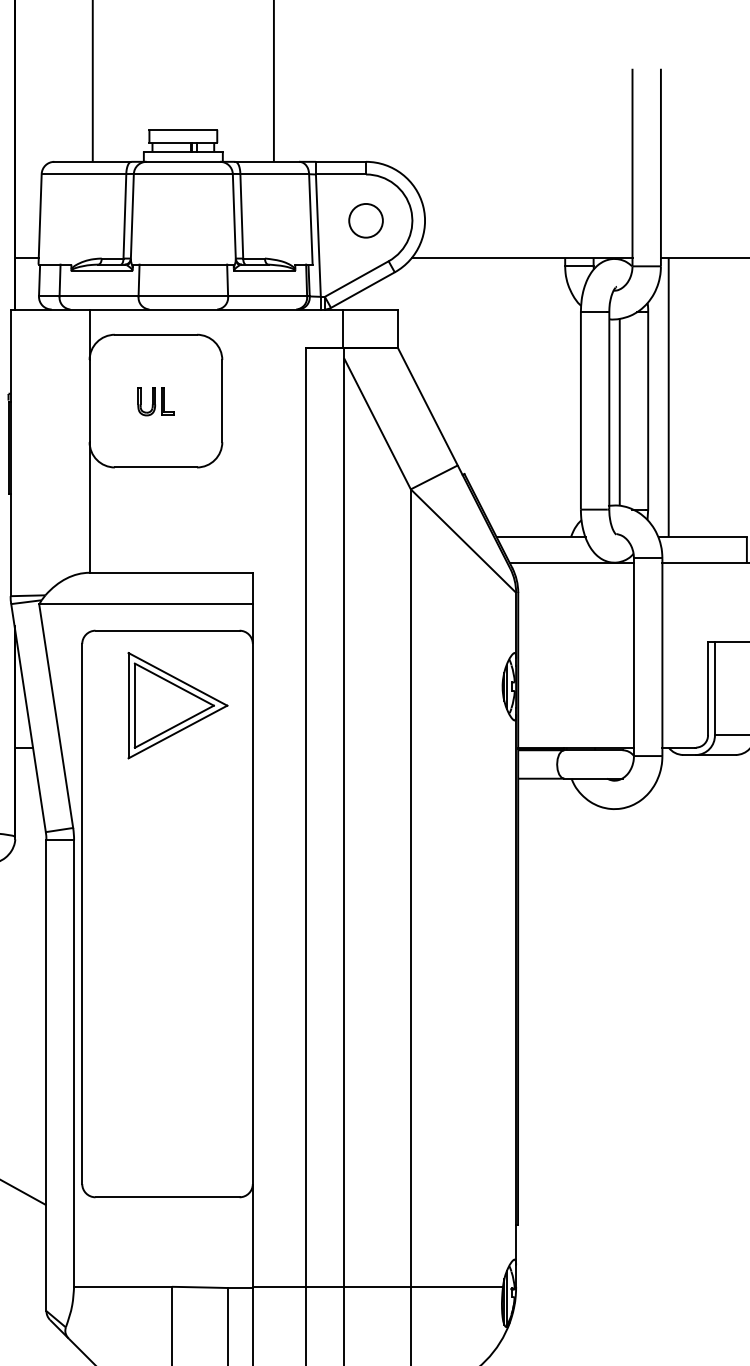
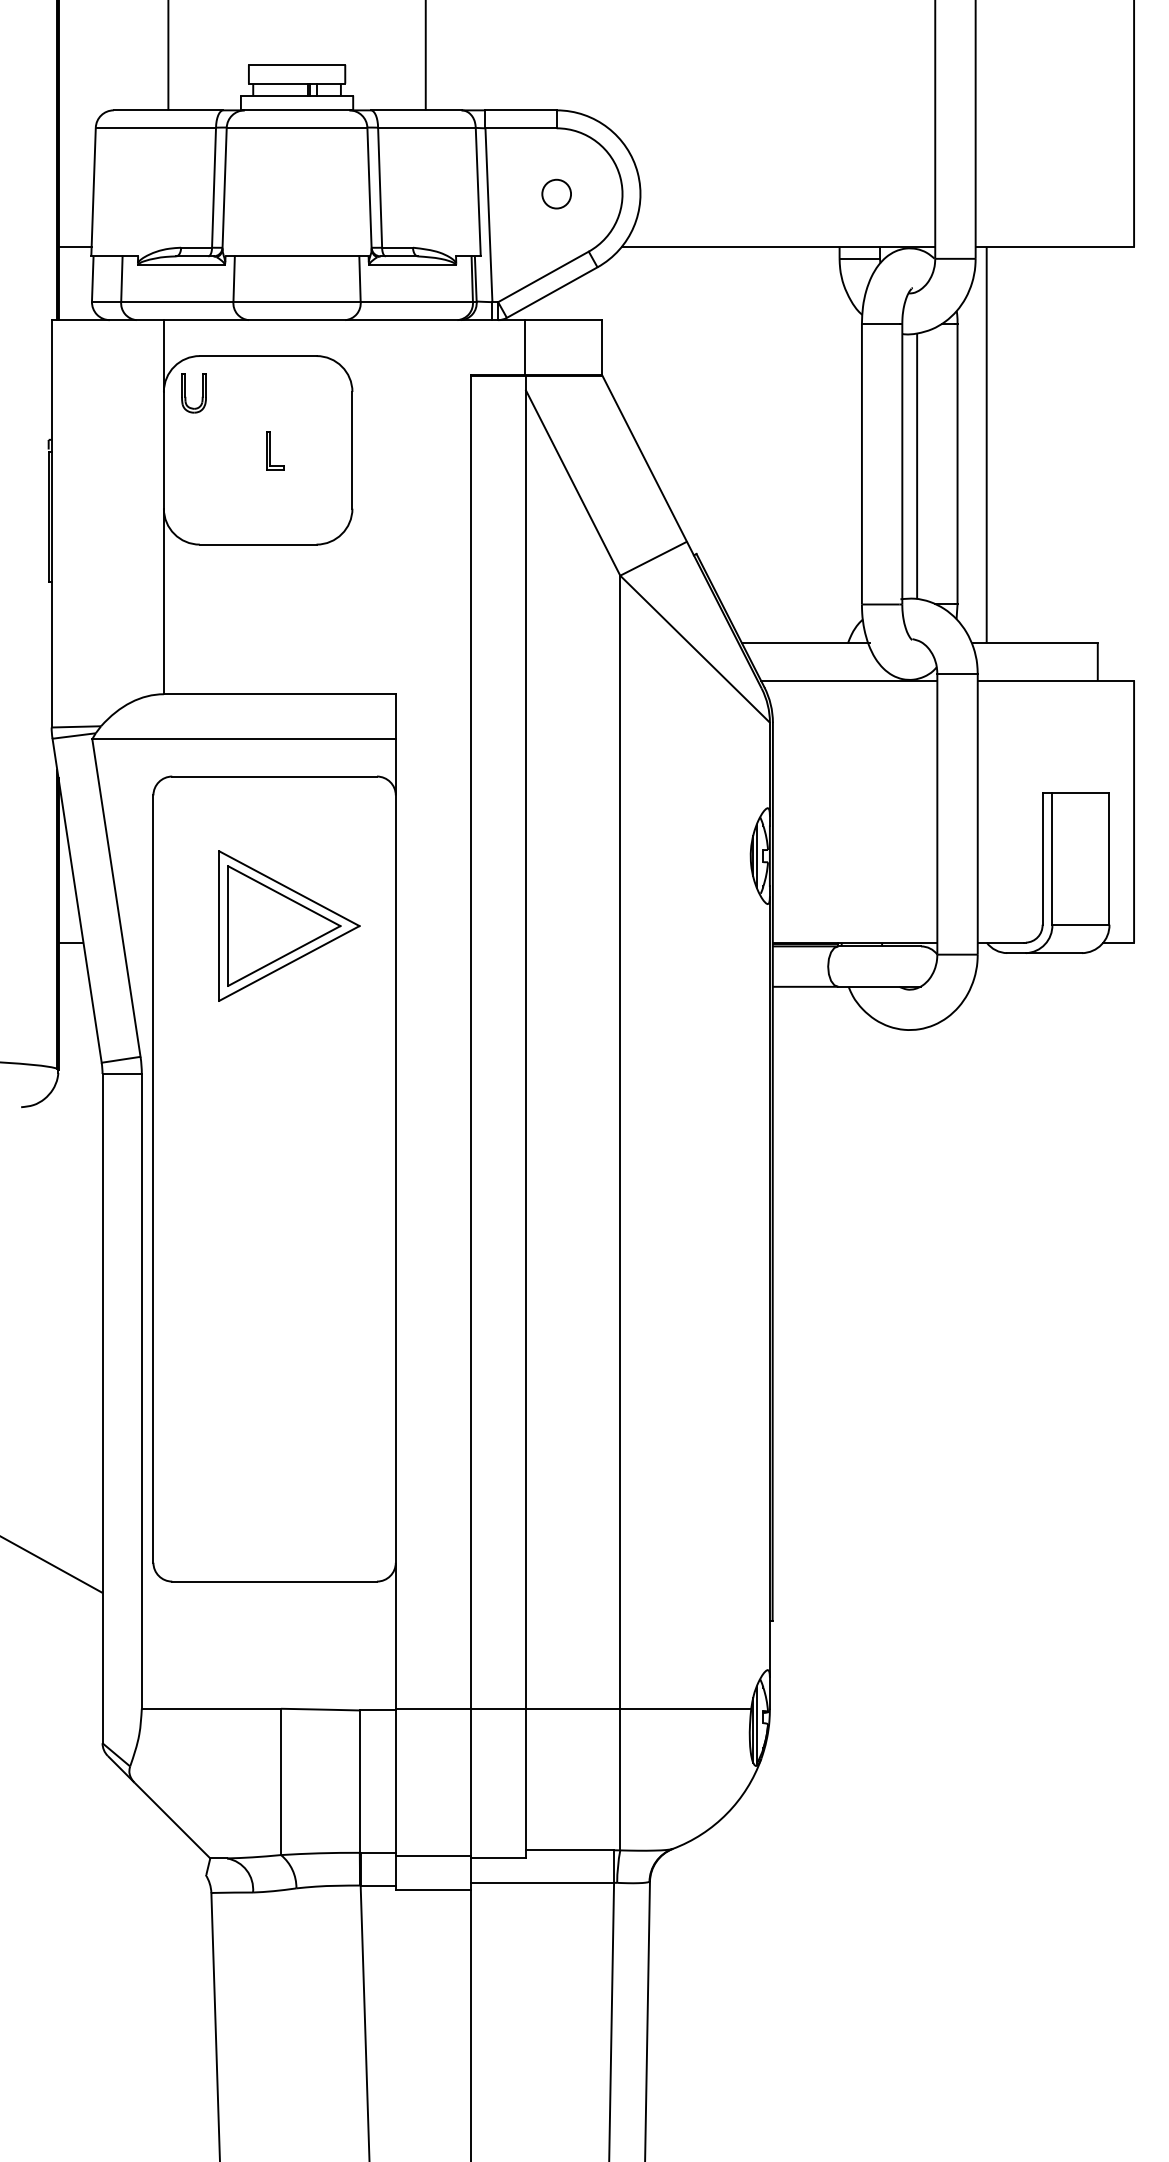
circle: (365, 221) -> (556, 194), size x0.6
part: (140, 401) -> (185, 393), moved
part: (178, 705) -> (289, 925), moved

